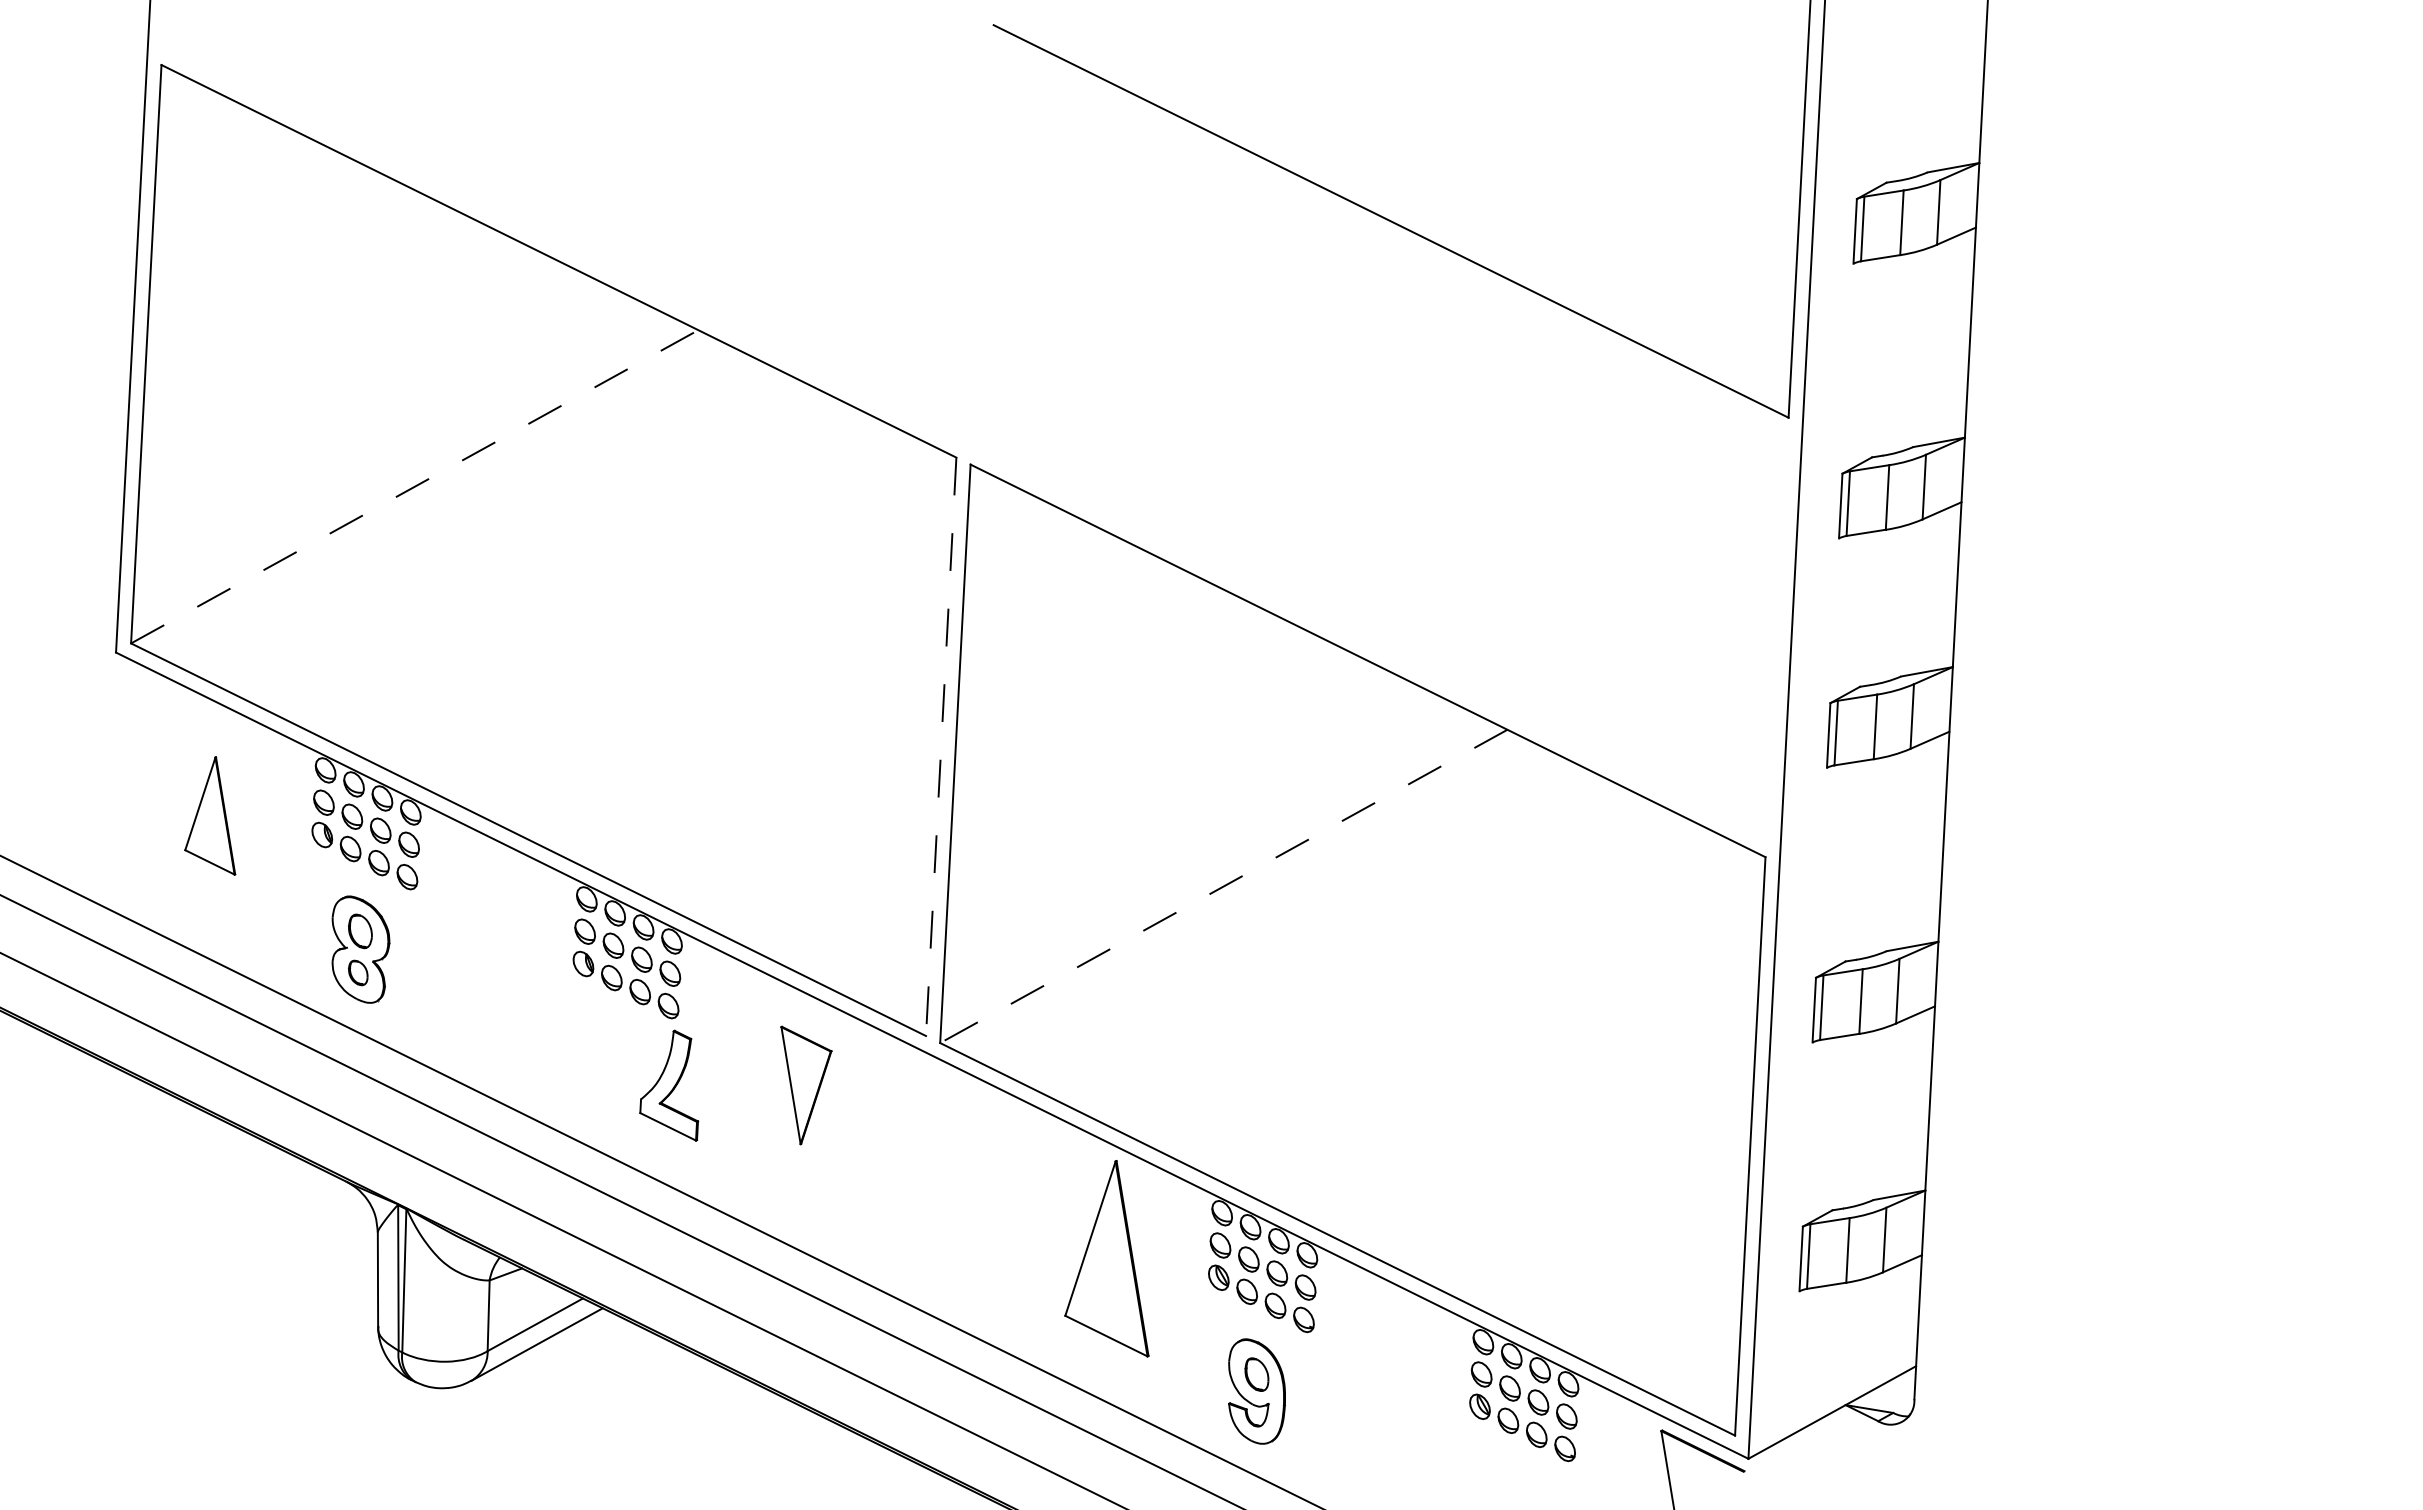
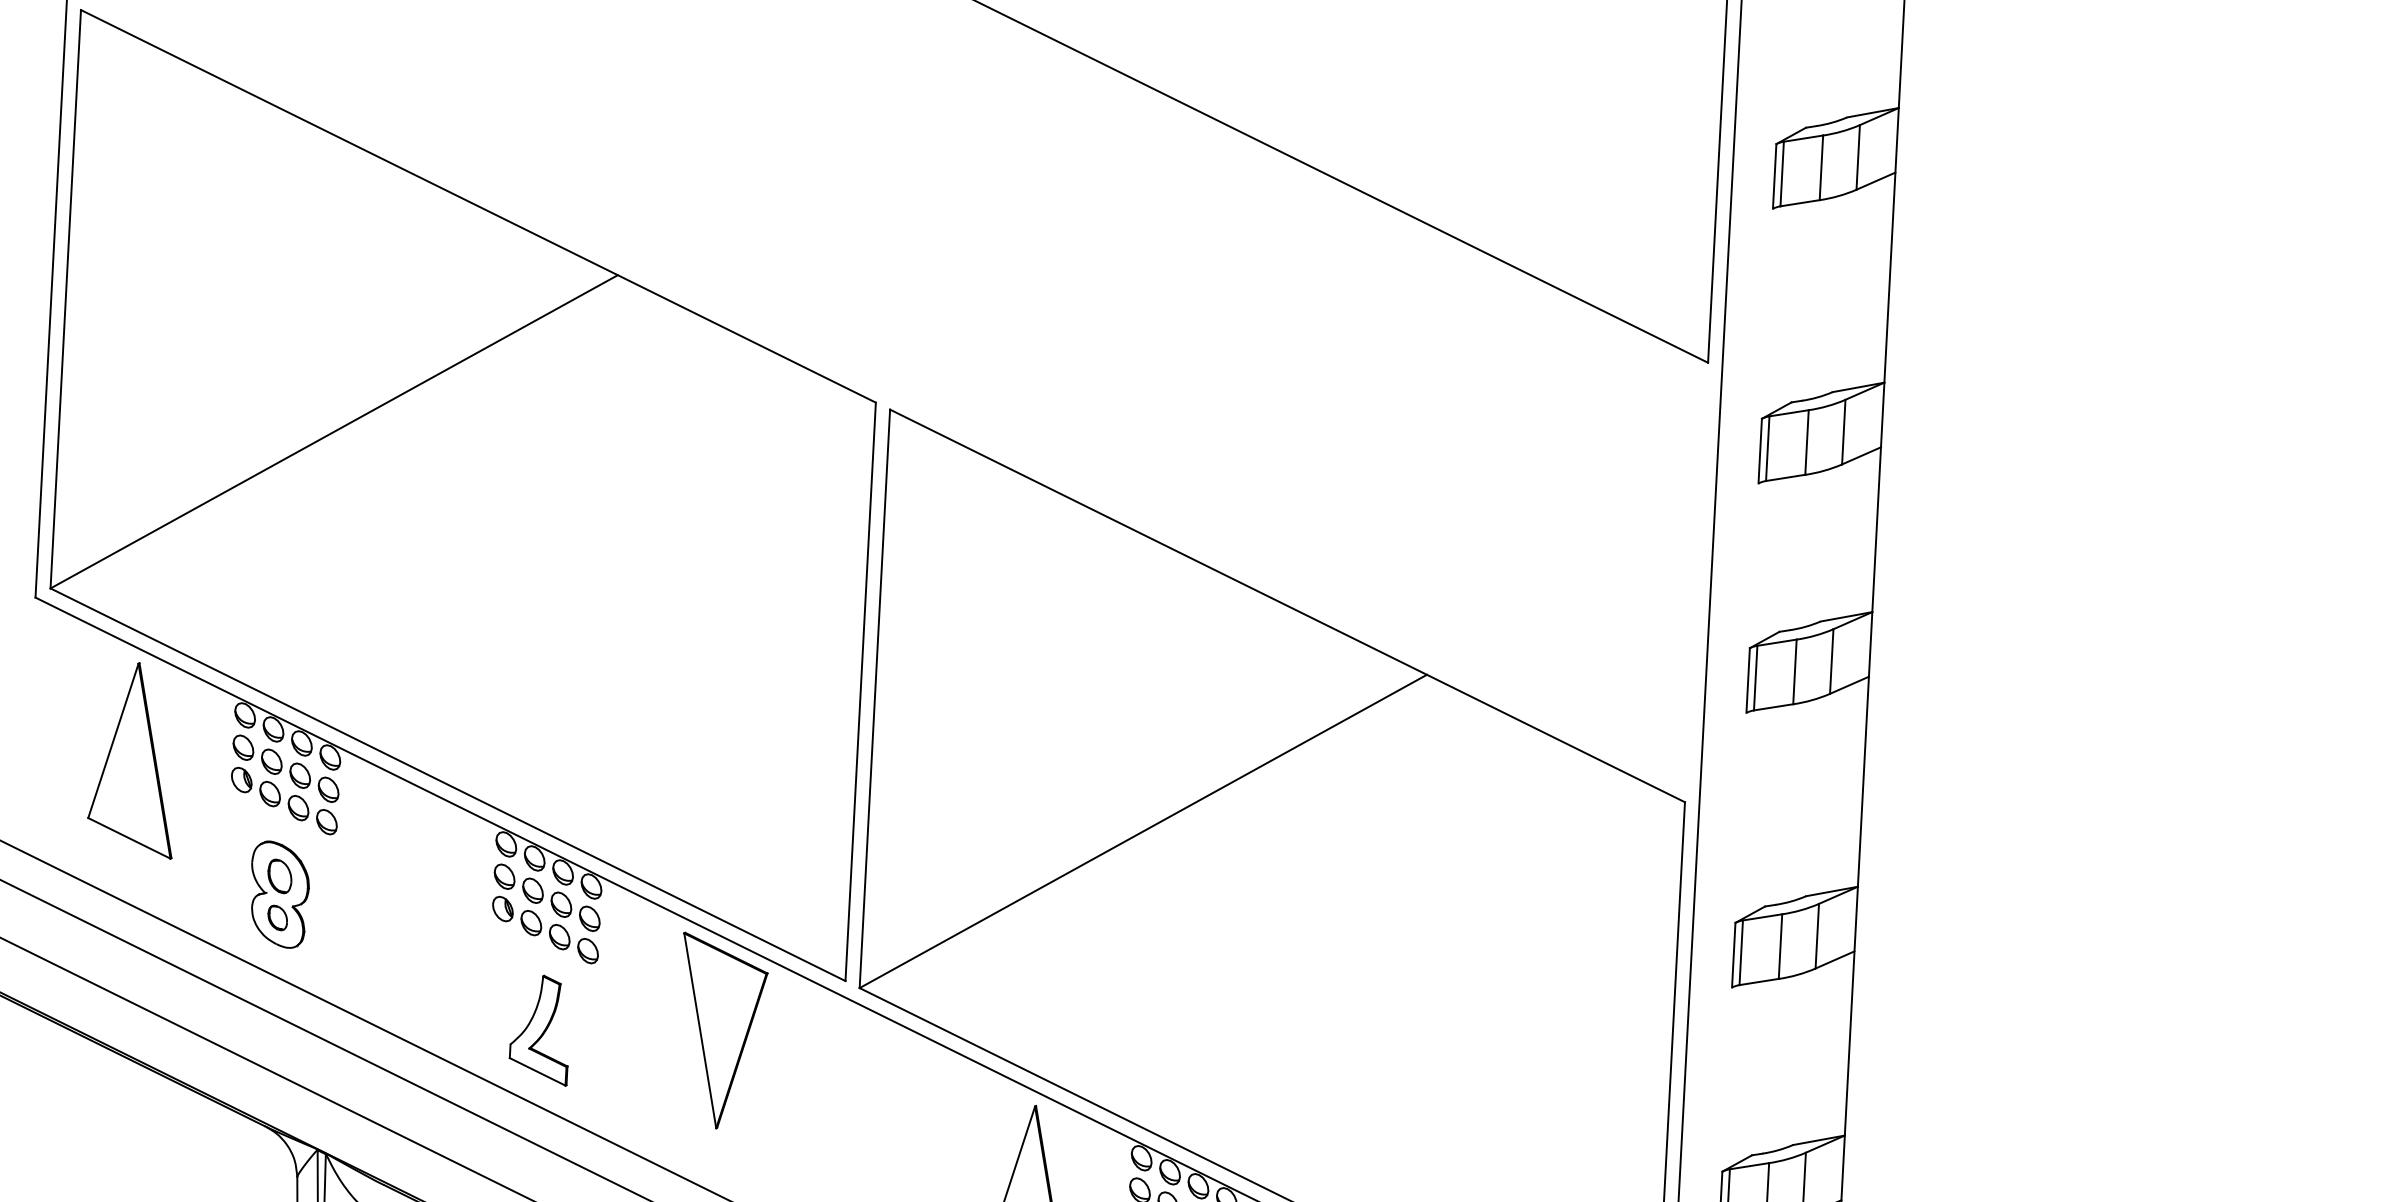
line: (415, 486) -> (334, 431), dashed -> solid
line: (941, 746) -> (860, 691), dashed -> solid
part: (209, 815) -> (128, 760), size x1.67
line: (1223, 886) -> (1142, 831), dashed -> solid
part: (669, 1085) -> (538, 1030), moved
part: (806, 1085) -> (725, 1030), size x1.67

